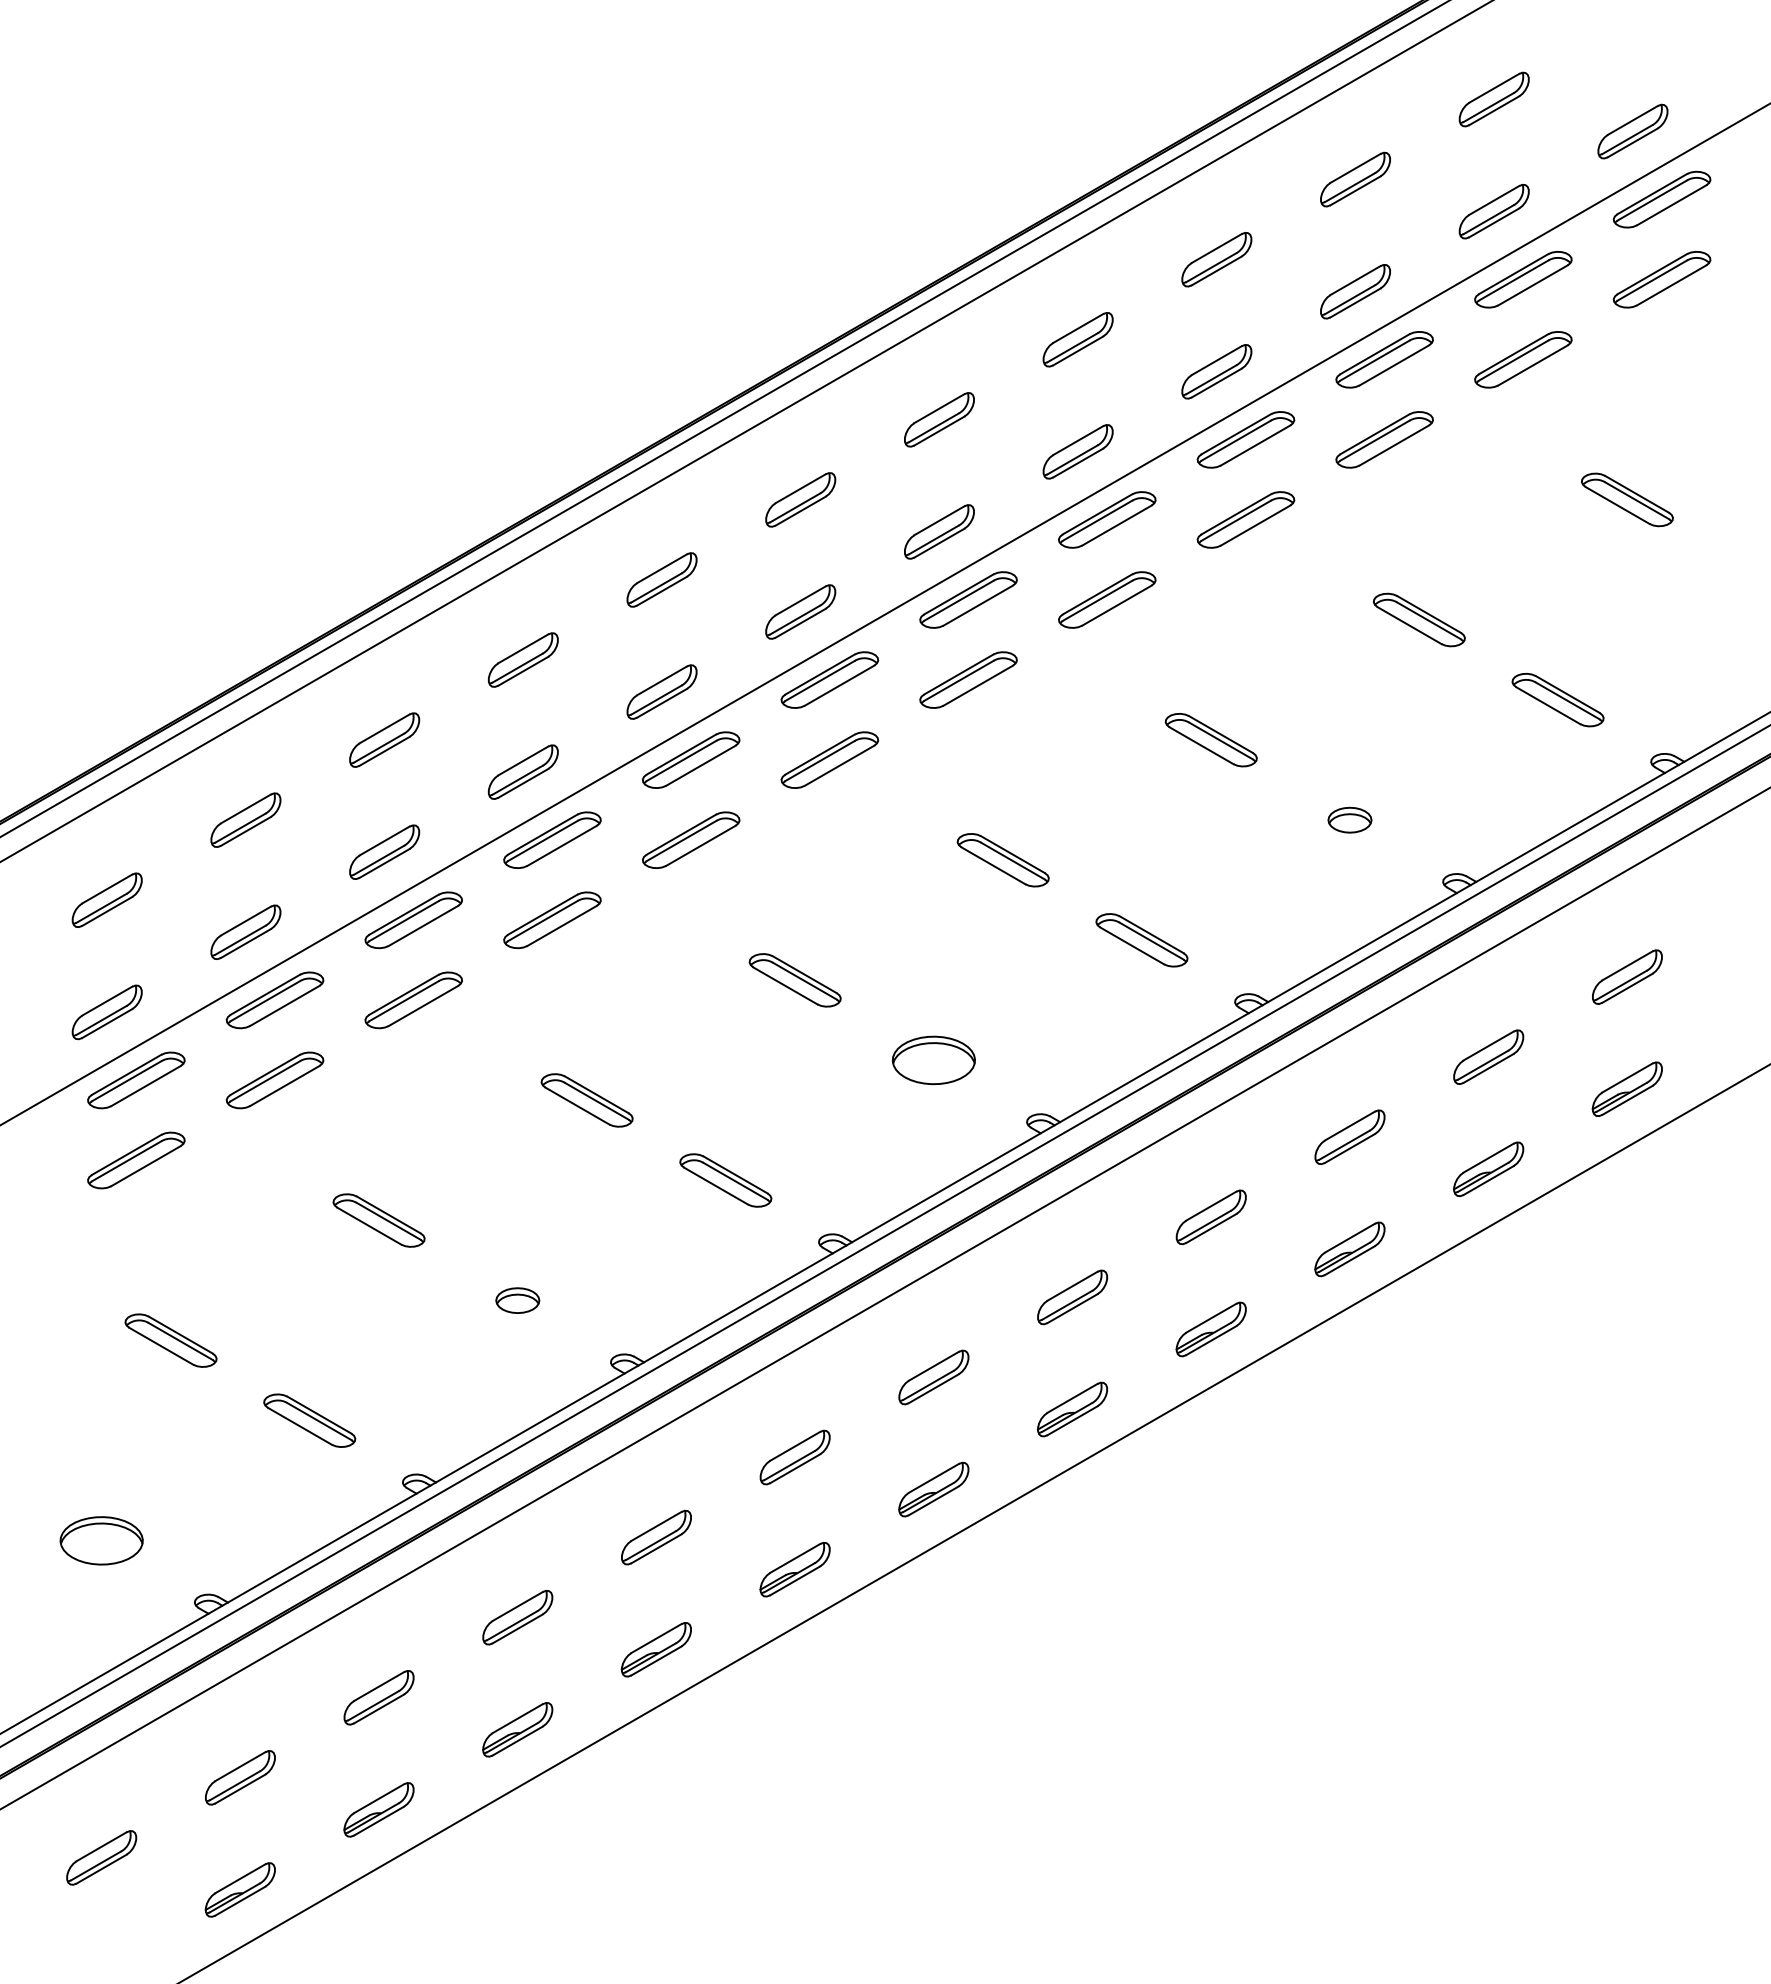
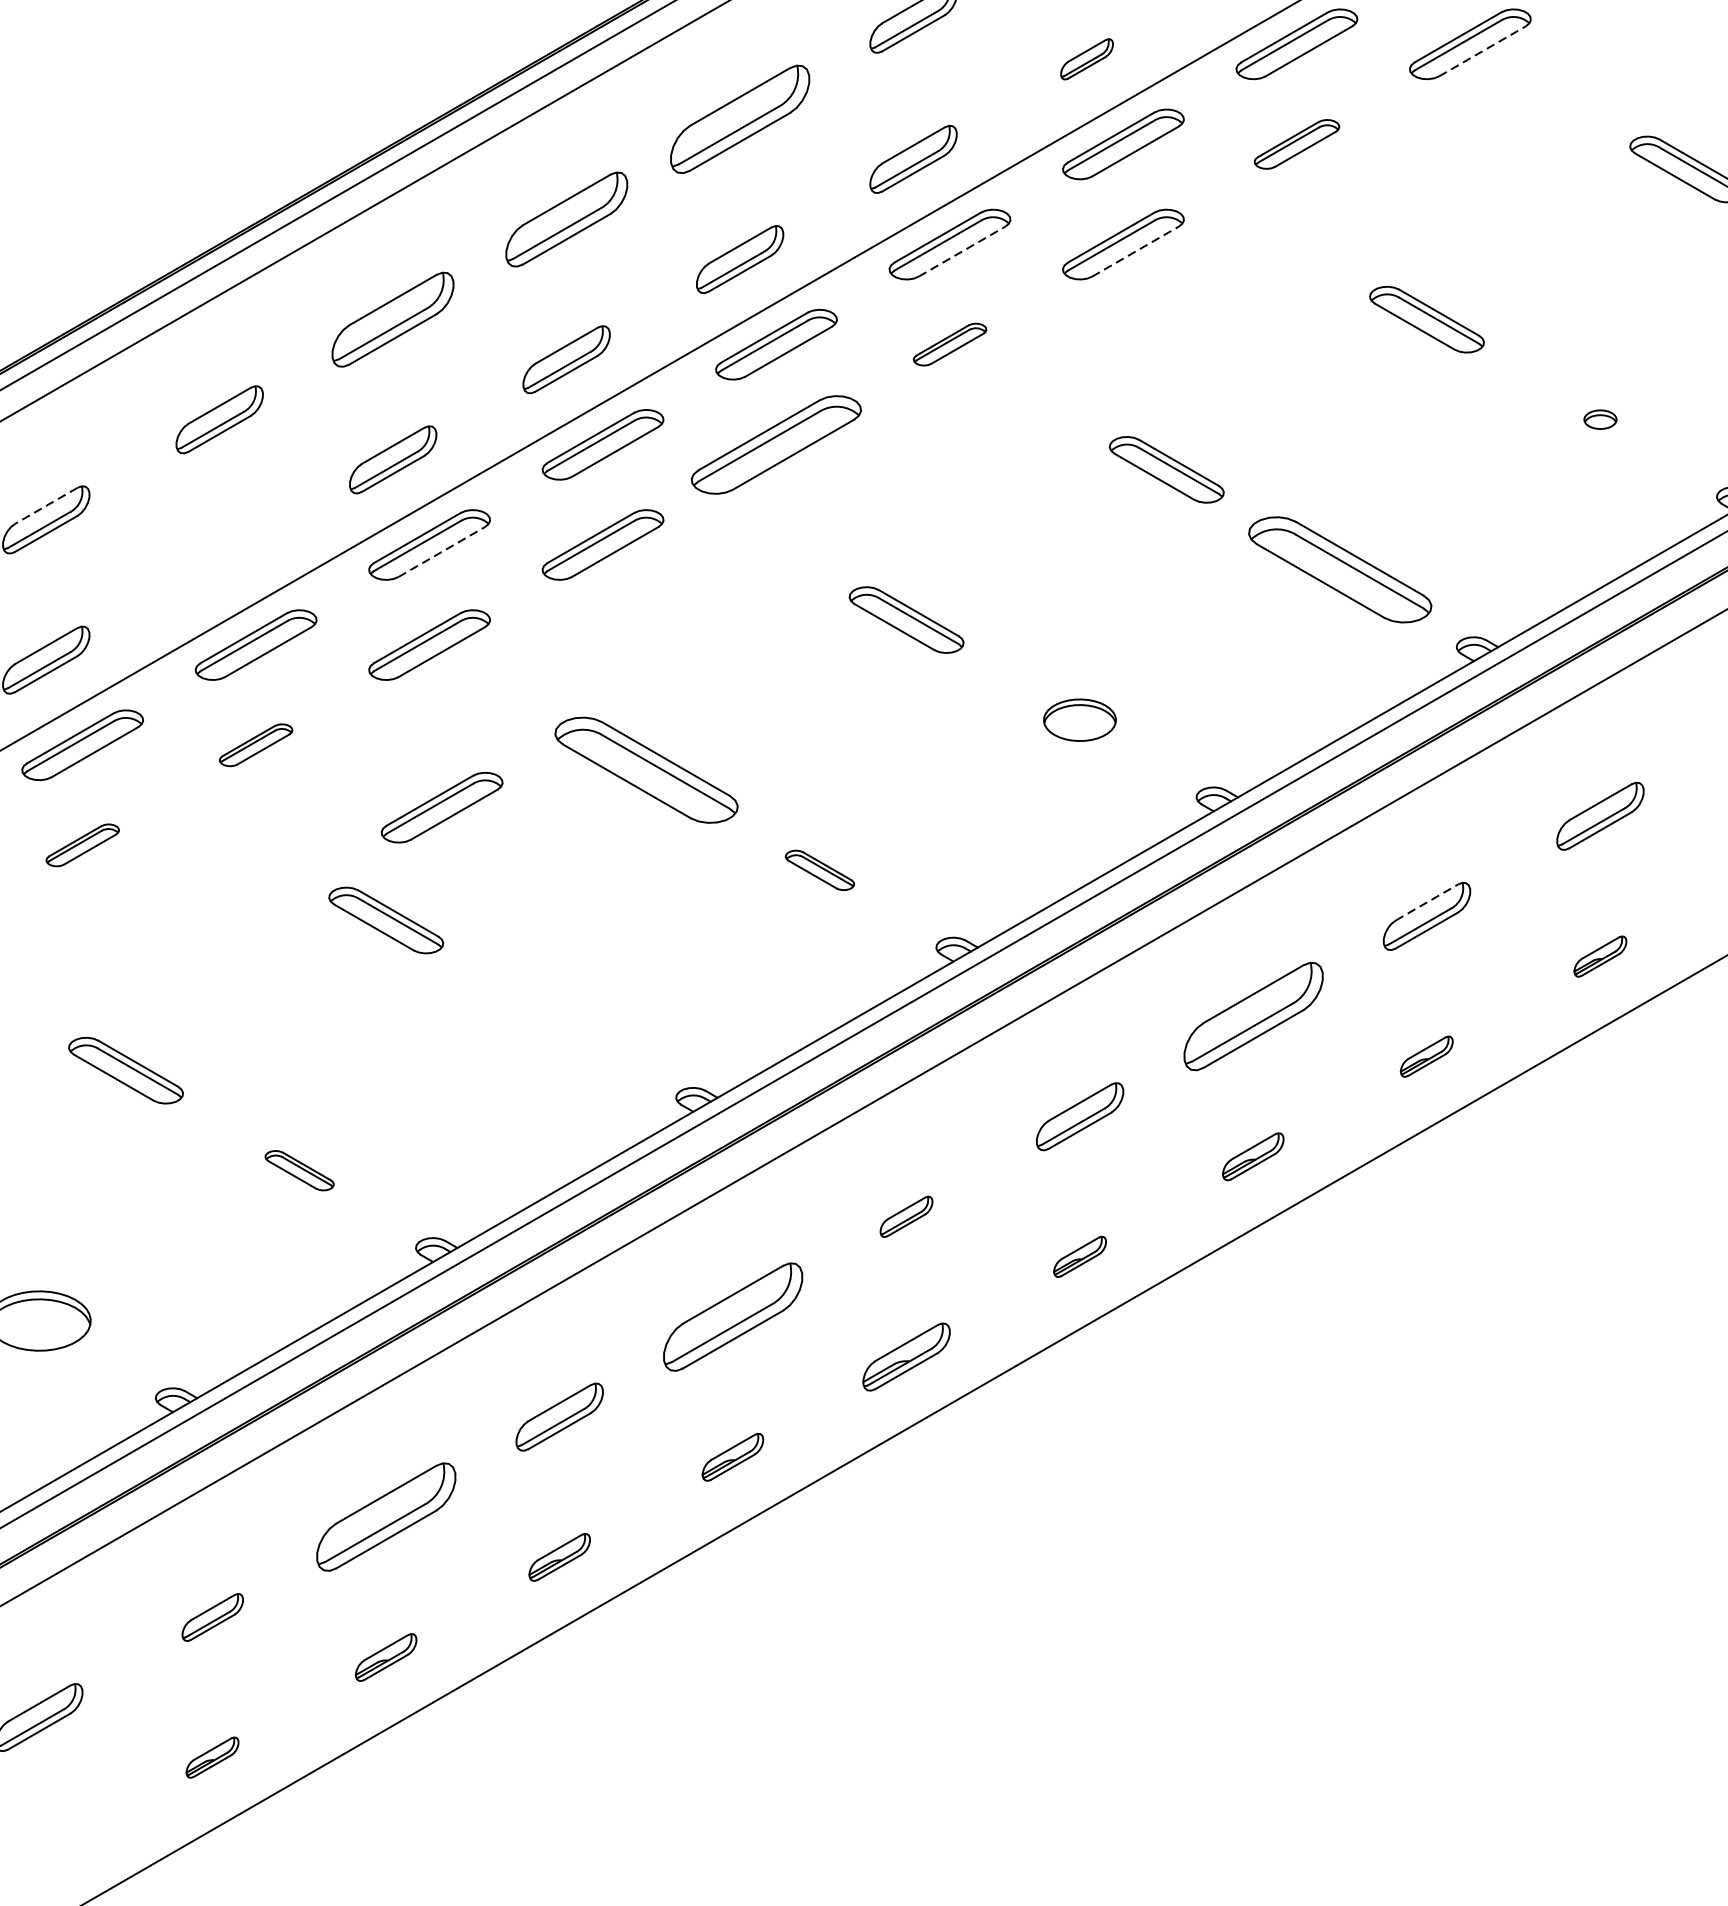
line: (1256, 525) -> (1483, 51), solid -> dashed
part: (939, 531) -> (1087, 58), size x0.6
part: (661, 579) -> (739, 118), size x1.6
part: (1107, 599) -> (1297, 143), size x0.7
part: (522, 659) -> (565, 218), size x1.4
line: (840, 685) -> (963, 251), solid -> dashed
line: (978, 685) -> (1135, 251), solid -> dashed
part: (384, 739) -> (393, 318), size x1.4
part: (829, 759) -> (949, 343), size x0.6
part: (1349, 819) -> (1599, 418), size x0.6
part: (691, 839) -> (776, 443), size x1.4
line: (107, 889) -> (46, 506), solid -> dashed
line: (423, 925) -> (441, 551), solid -> dashed
part: (245, 931) -> (219, 558), removed
part: (1141, 940) -> (1339, 570), size x1.6
part: (933, 1060) -> (1079, 720), size x0.7
part: (274, 1080) -> (255, 745), size x0.6
part: (586, 1100) -> (645, 770), size x1.6
part: (423, 1130) -> (441, 807), added
part: (136, 1160) -> (82, 845), size x0.6
part: (725, 1180) -> (819, 870), size x0.6
line: (1211, 1206) -> (1427, 902), solid -> dashed
part: (1349, 1249) -> (1599, 956), size x0.6
part: (1072, 1297) -> (1253, 1016), size x1.6
part: (517, 1300) -> (559, 1020), removed
part: (1210, 1329) -> (1426, 1056), size x0.6
part: (1071, 1409) -> (1252, 1156), size x0.7
part: (309, 1420) -> (299, 1170), size x0.6
part: (794, 1457) -> (905, 1216), size x0.6
part: (933, 1489) -> (1079, 1256), size x0.6
part: (656, 1537) -> (733, 1316), size x1.6
part: (655, 1649) -> (731, 1456), size x0.7
part: (378, 1697) -> (385, 1516), size x1.6
part: (517, 1729) -> (559, 1556), size x0.7
part: (240, 1777) -> (212, 1616), size x0.7
part: (378, 1809) -> (385, 1657), size x0.7
part: (239, 1889) -> (211, 1757), size x0.6

